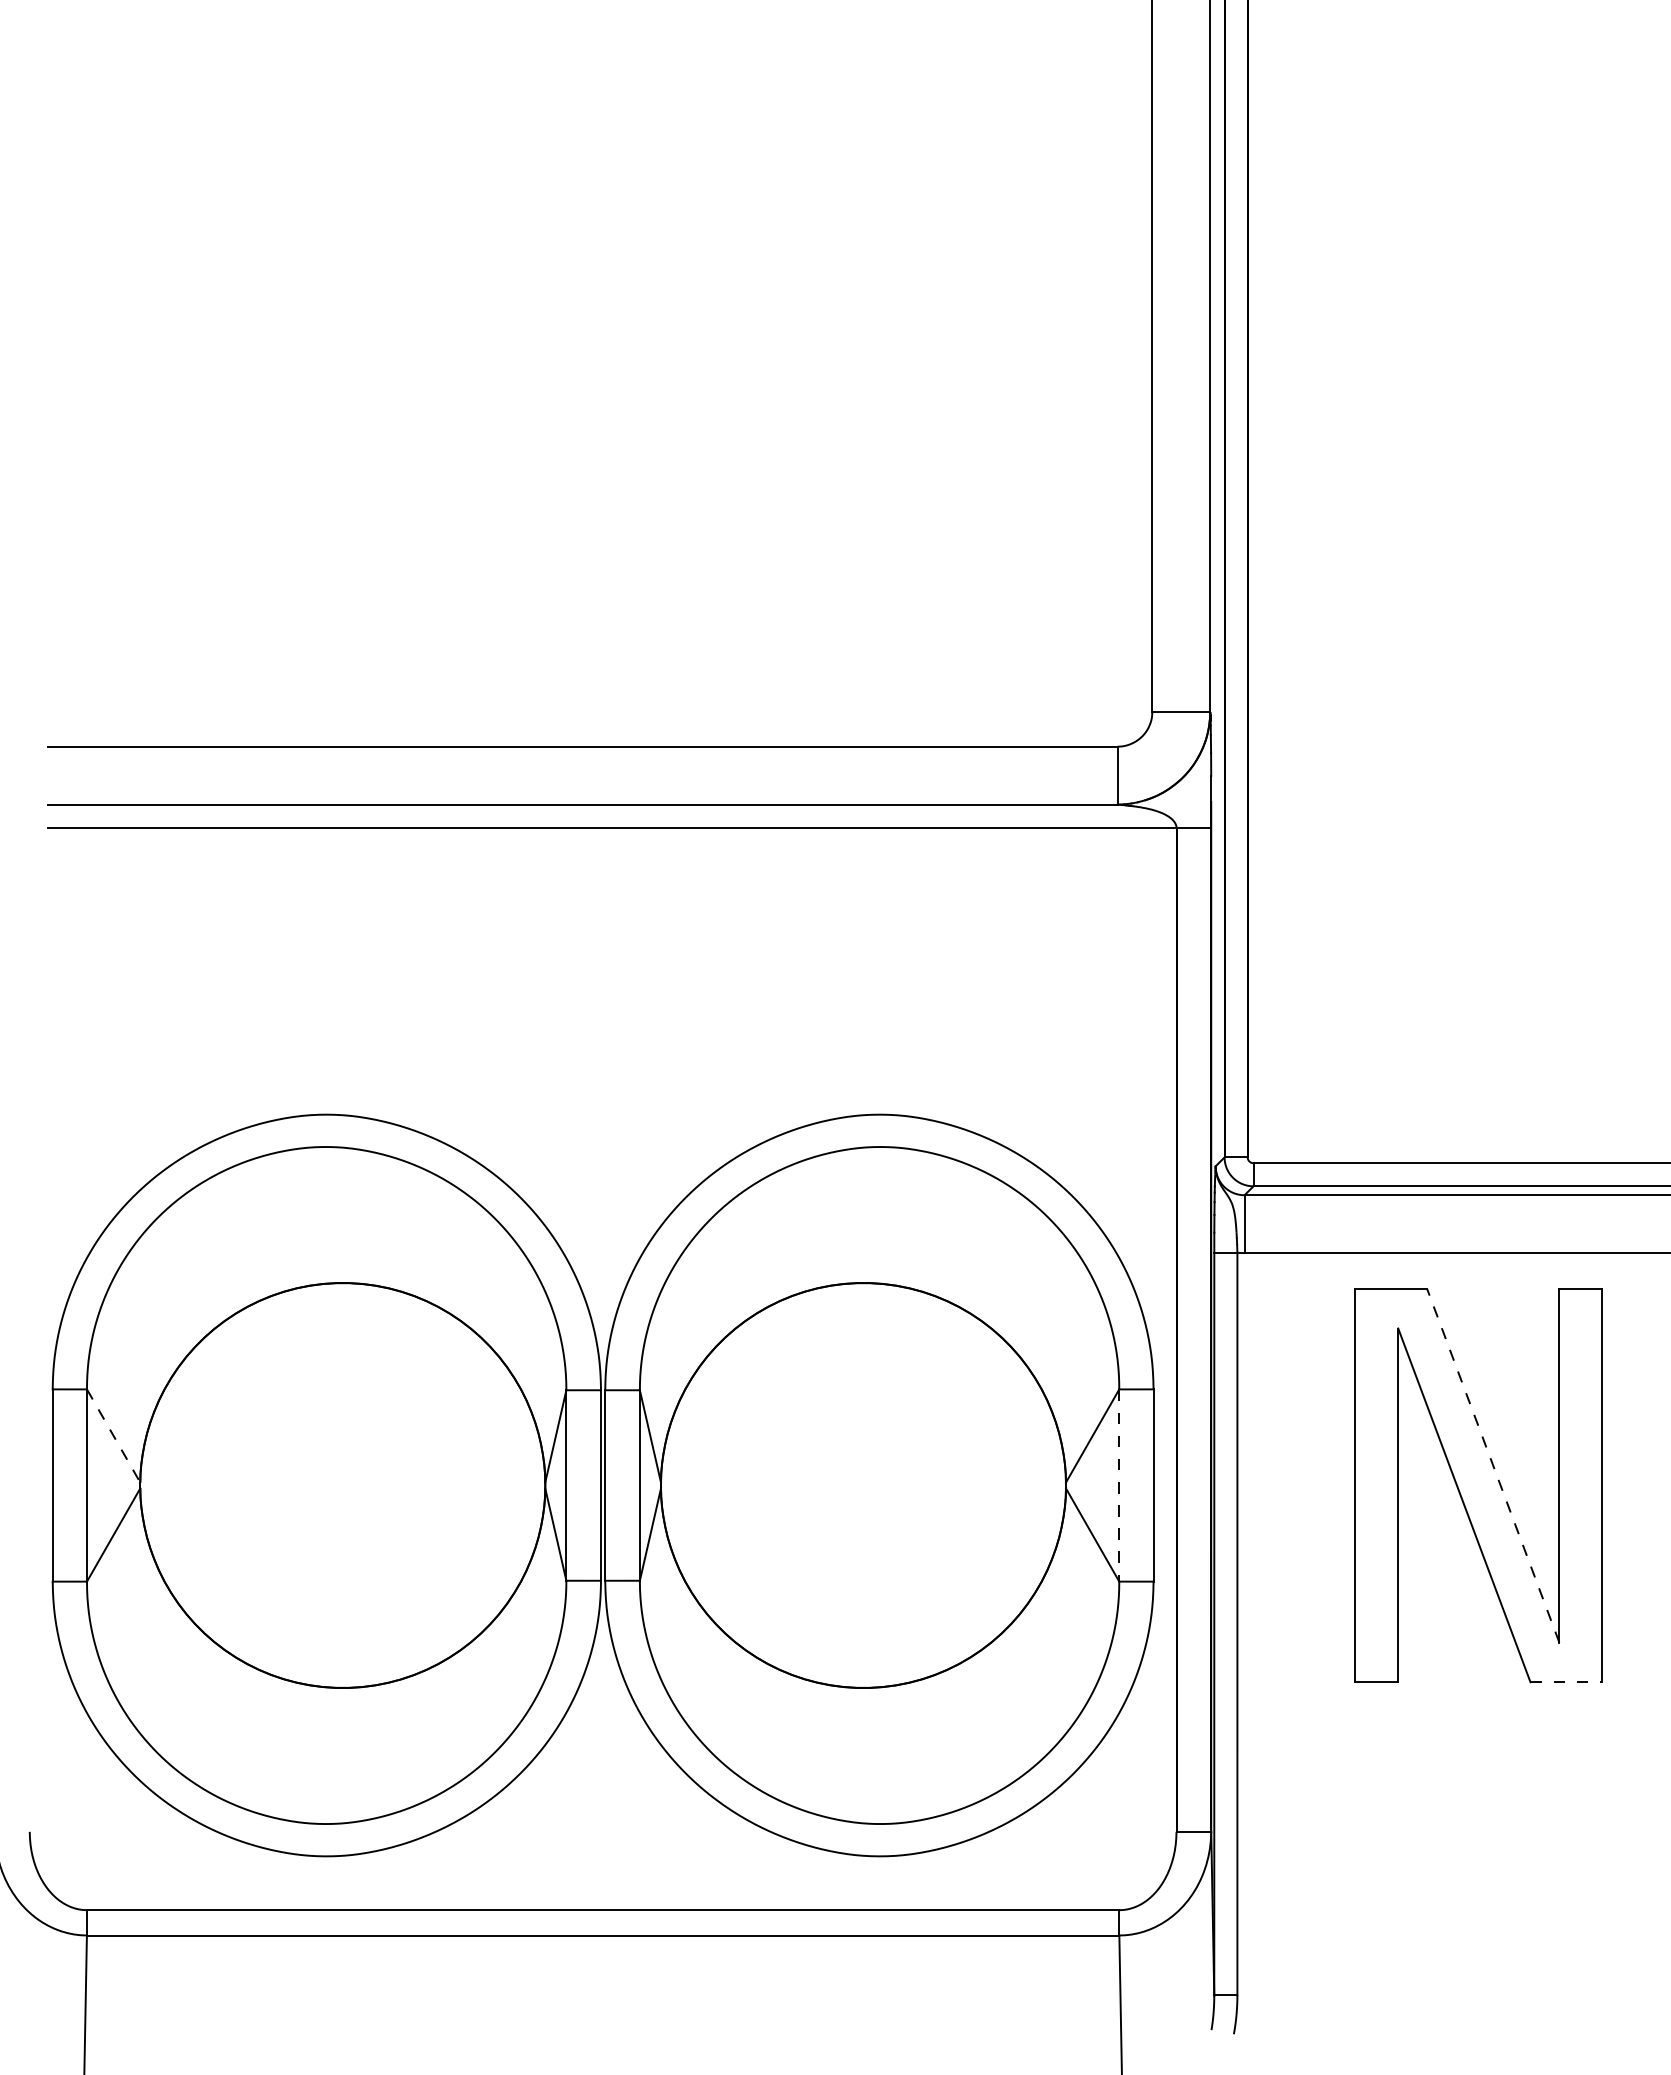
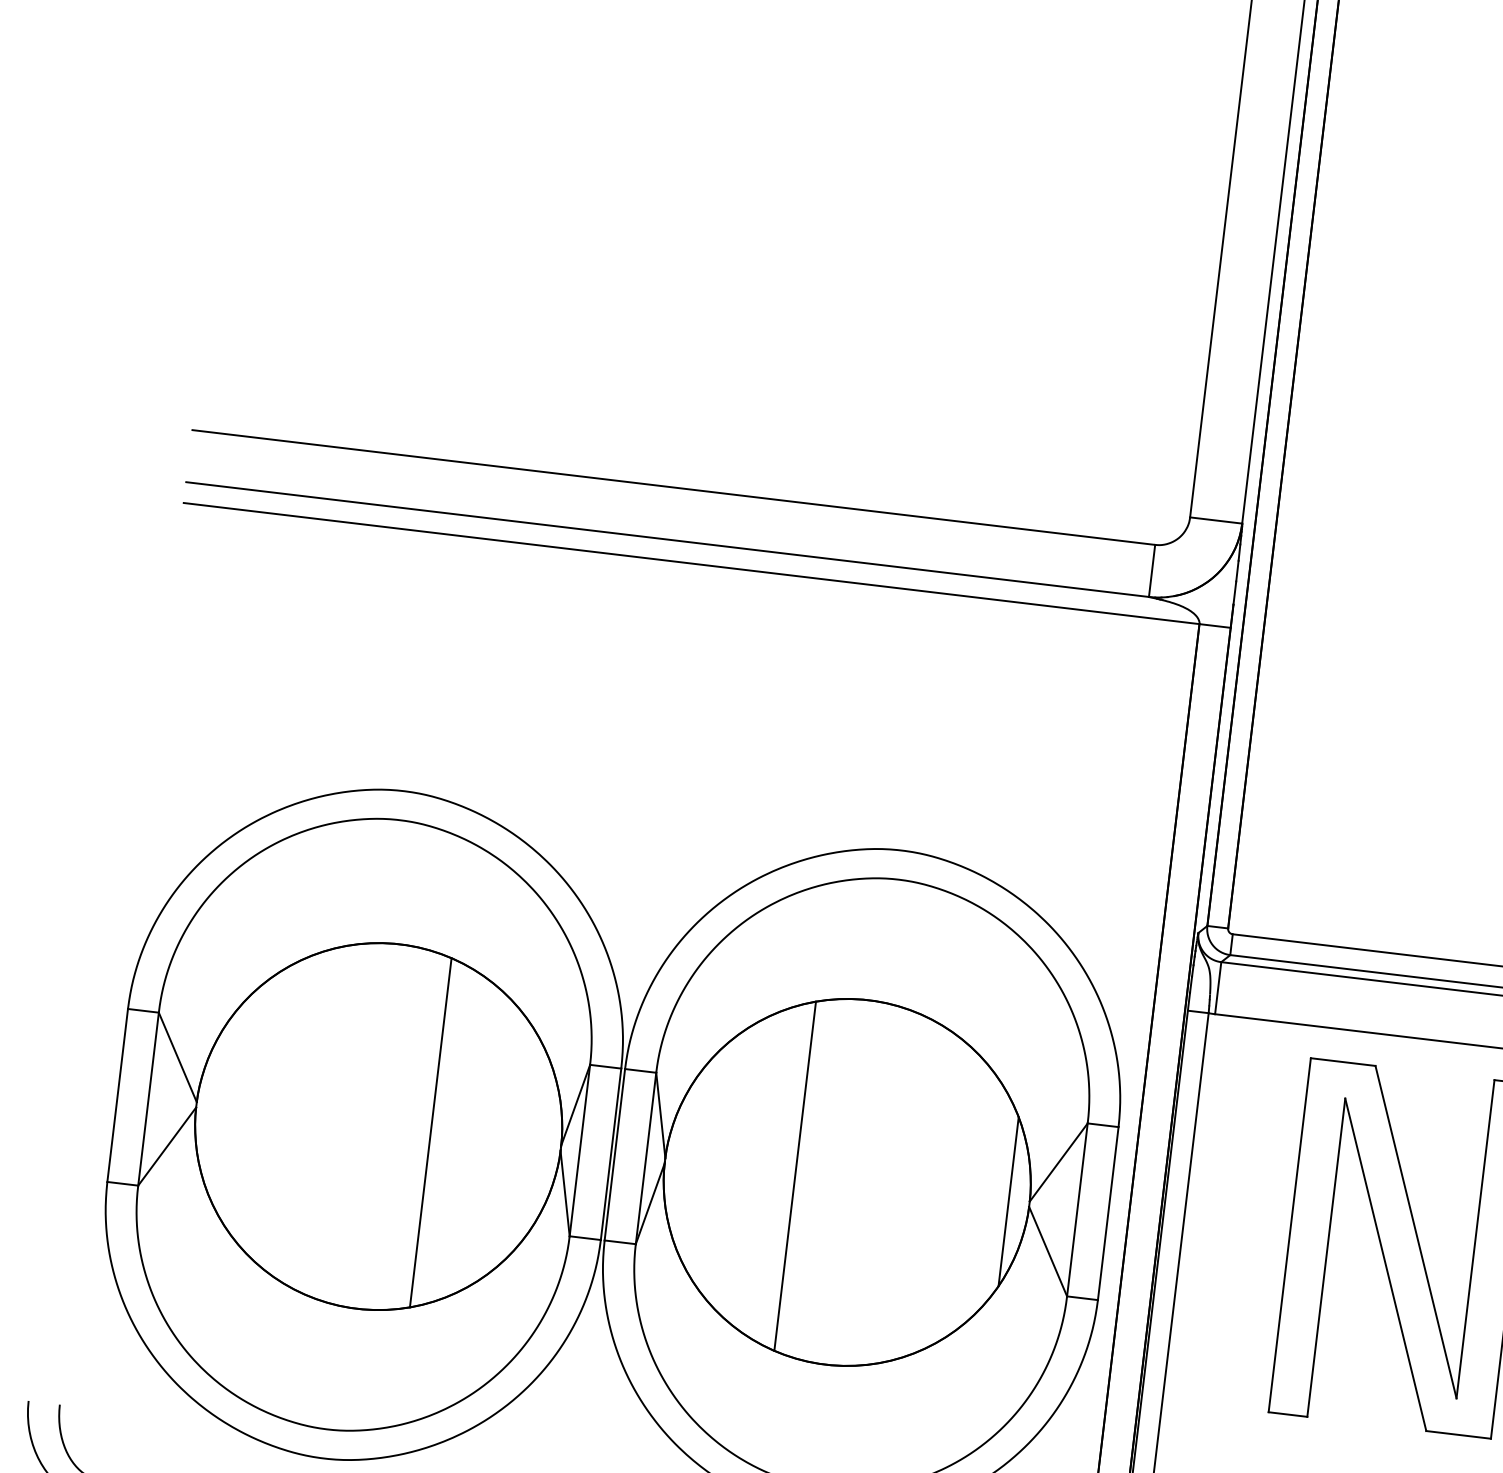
line: (113, 1436) -> (177, 1057), dashed -> solid
line: (1493, 1465) -> (1416, 1232), dashed -> solid
line: (400, 1485) -> (430, 1132), added
line: (805, 1485) -> (795, 1176), added
line: (1042, 1485) -> (1008, 1201), added
line: (1119, 1486) -> (1077, 1210), dashed -> solid
line: (1566, 1682) -> (1458, 1435), dashed -> solid

